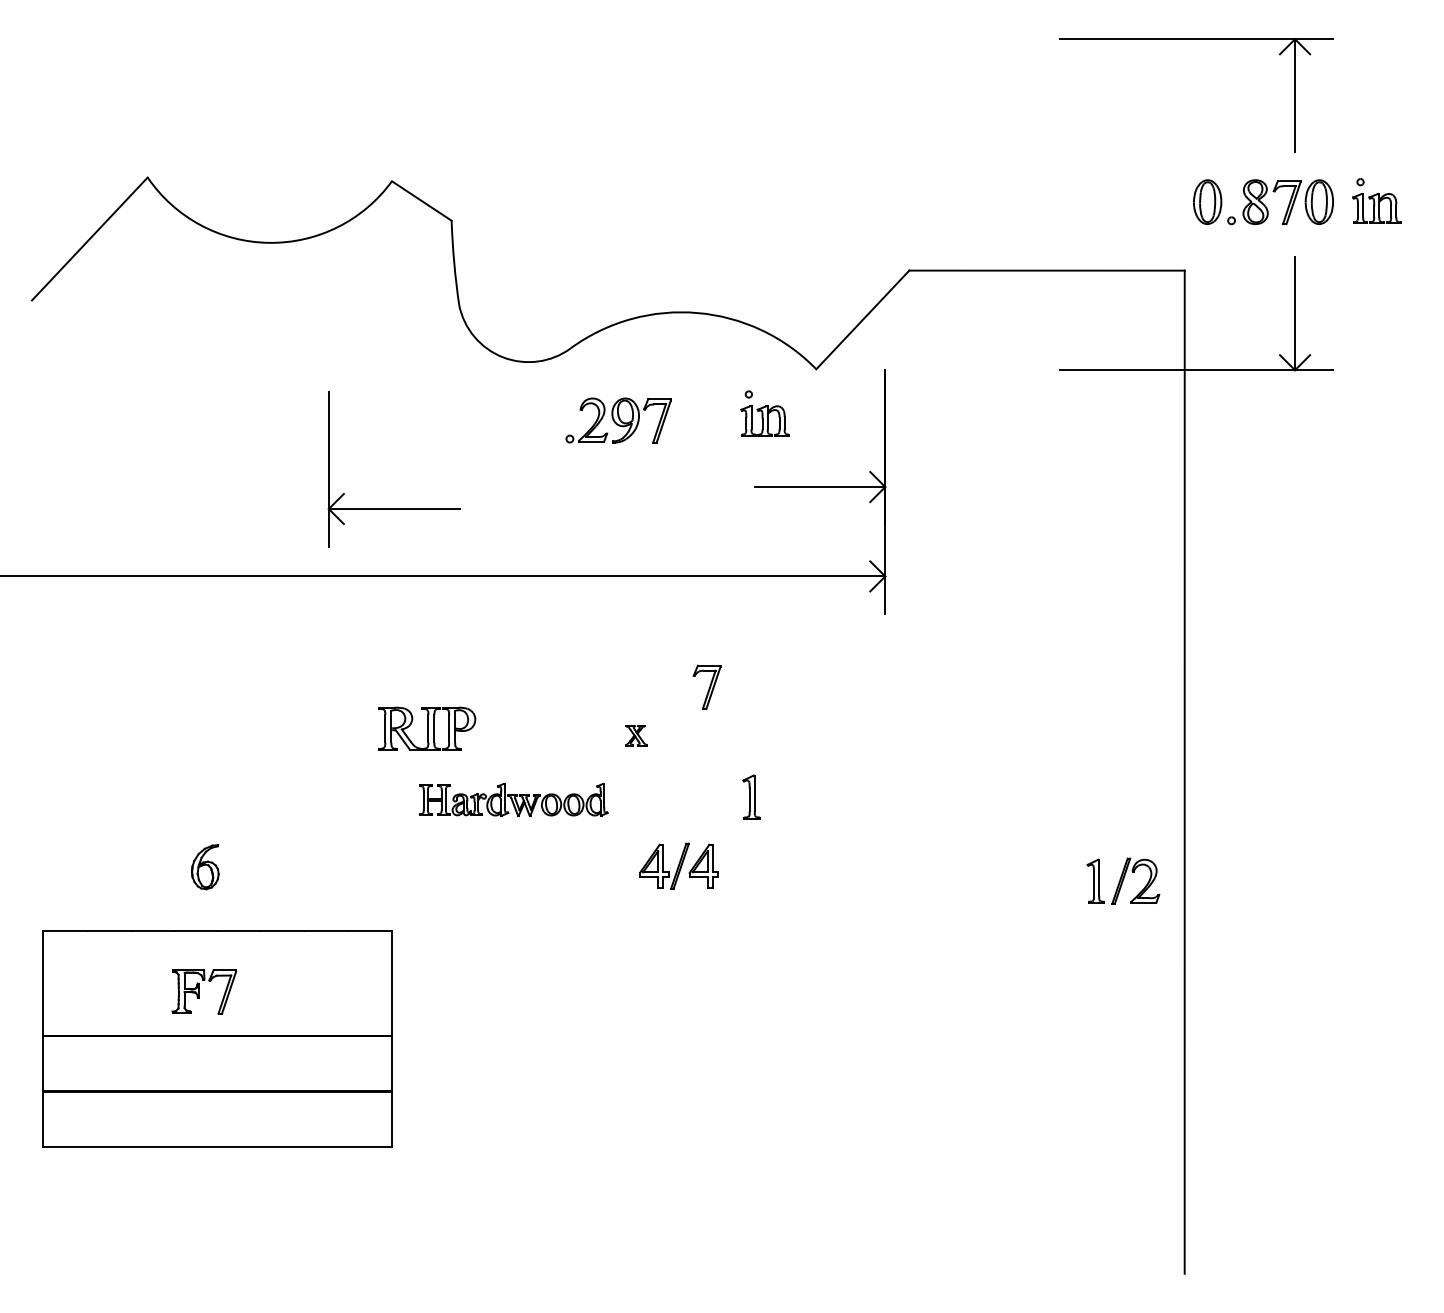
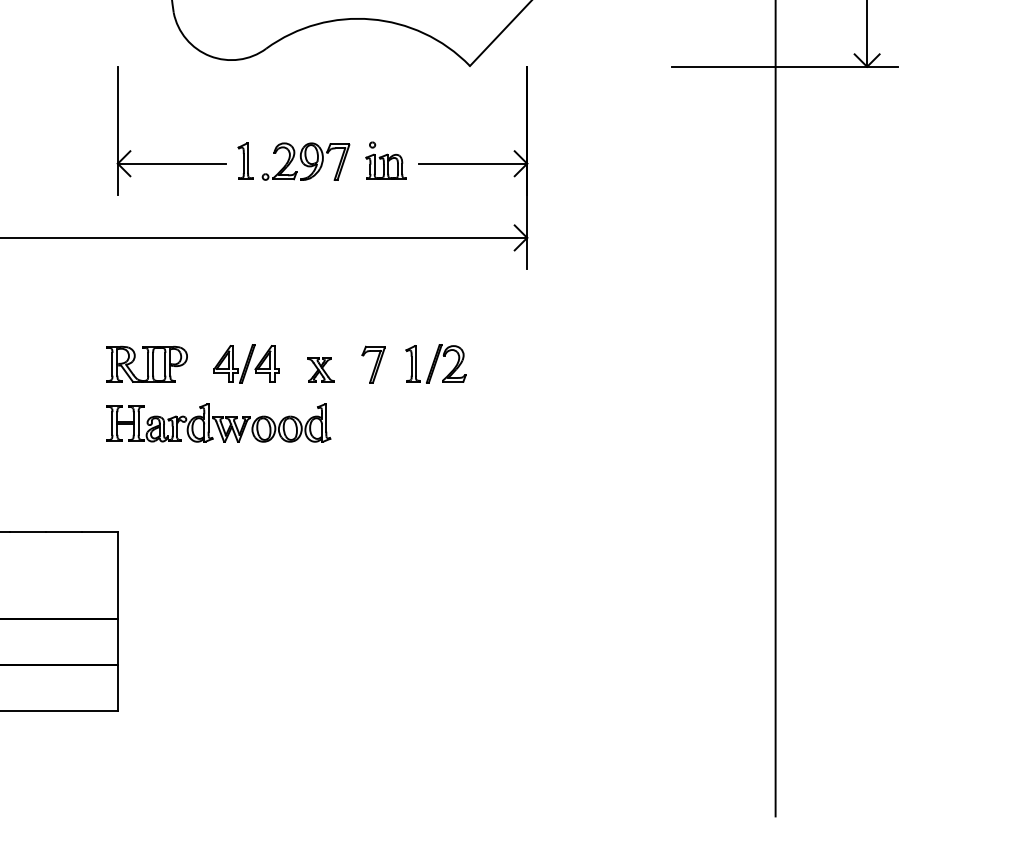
part: (764, 413) -> (385, 160), moved
part: (618, 420) -> (305, 161), moved
part: (393, 508) -> (171, 163), moved
part: (706, 686) -> (373, 364), moved
part: (636, 735) -> (320, 369), size x1.43
part: (751, 796) -> (245, 160), moved
part: (513, 799) -> (218, 422), size x1.43
part: (678, 865) -> (246, 363), moved
part: (1123, 880) -> (436, 363), moved

